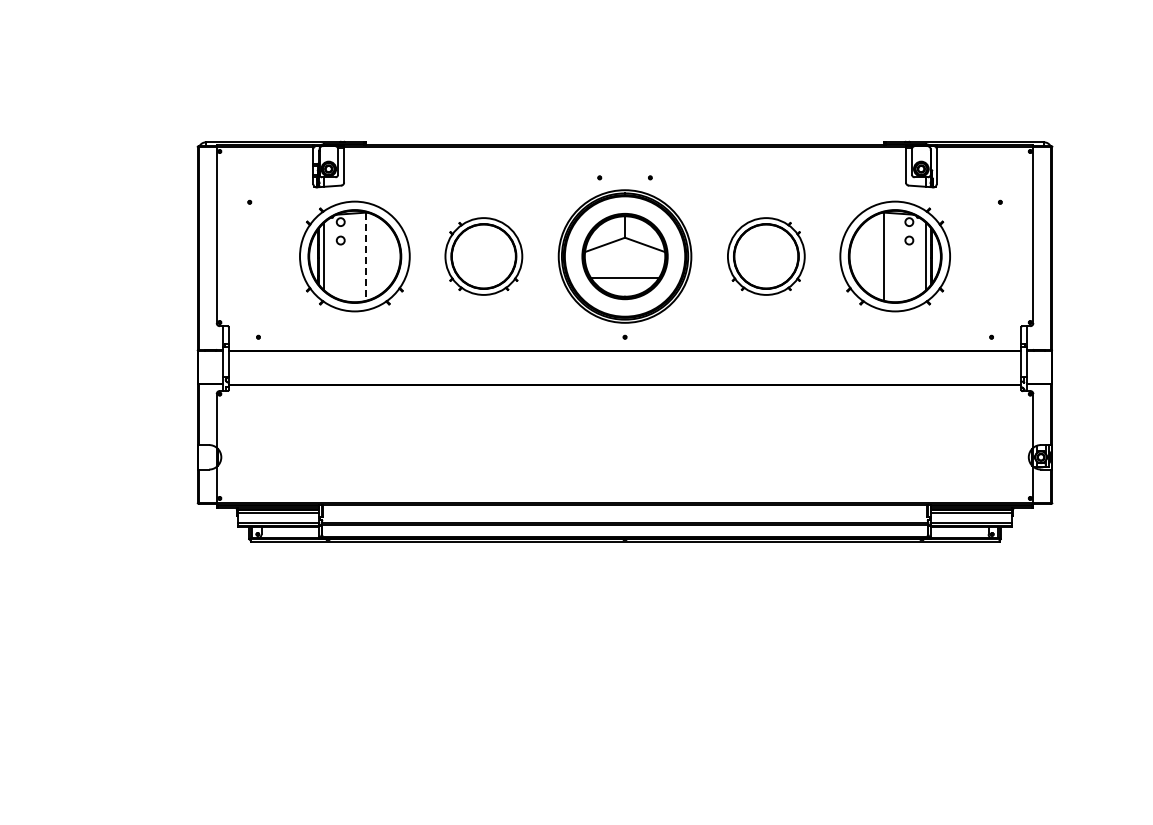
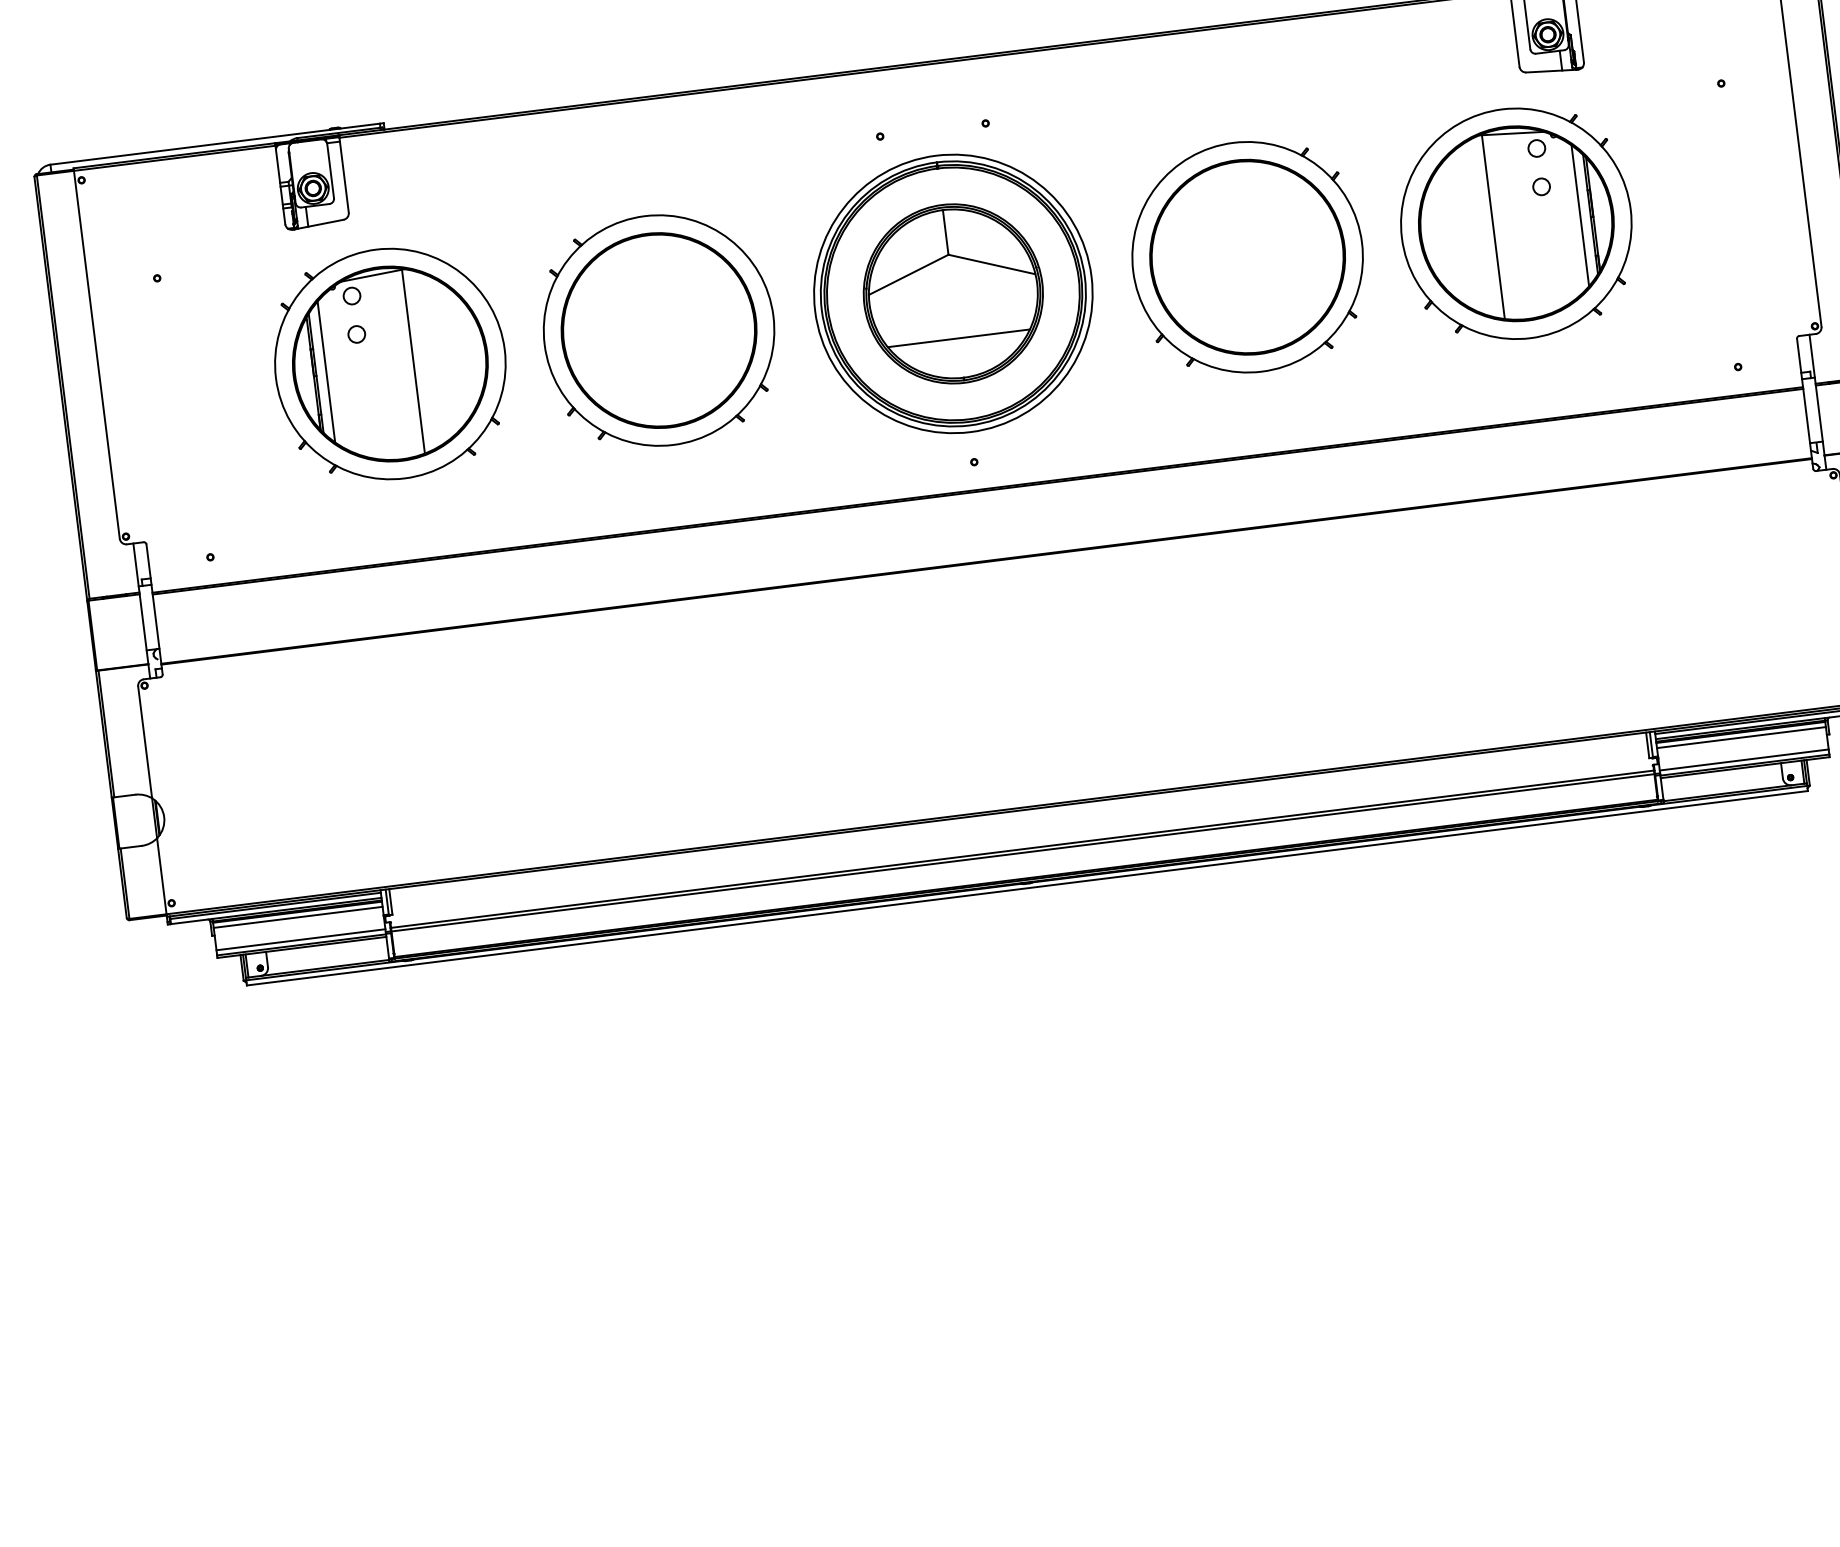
part: (483, 256) -> (658, 330), size x1.43
part: (766, 256) -> (1248, 257), size x1.43
line: (365, 257) -> (412, 363), dashed -> solid

